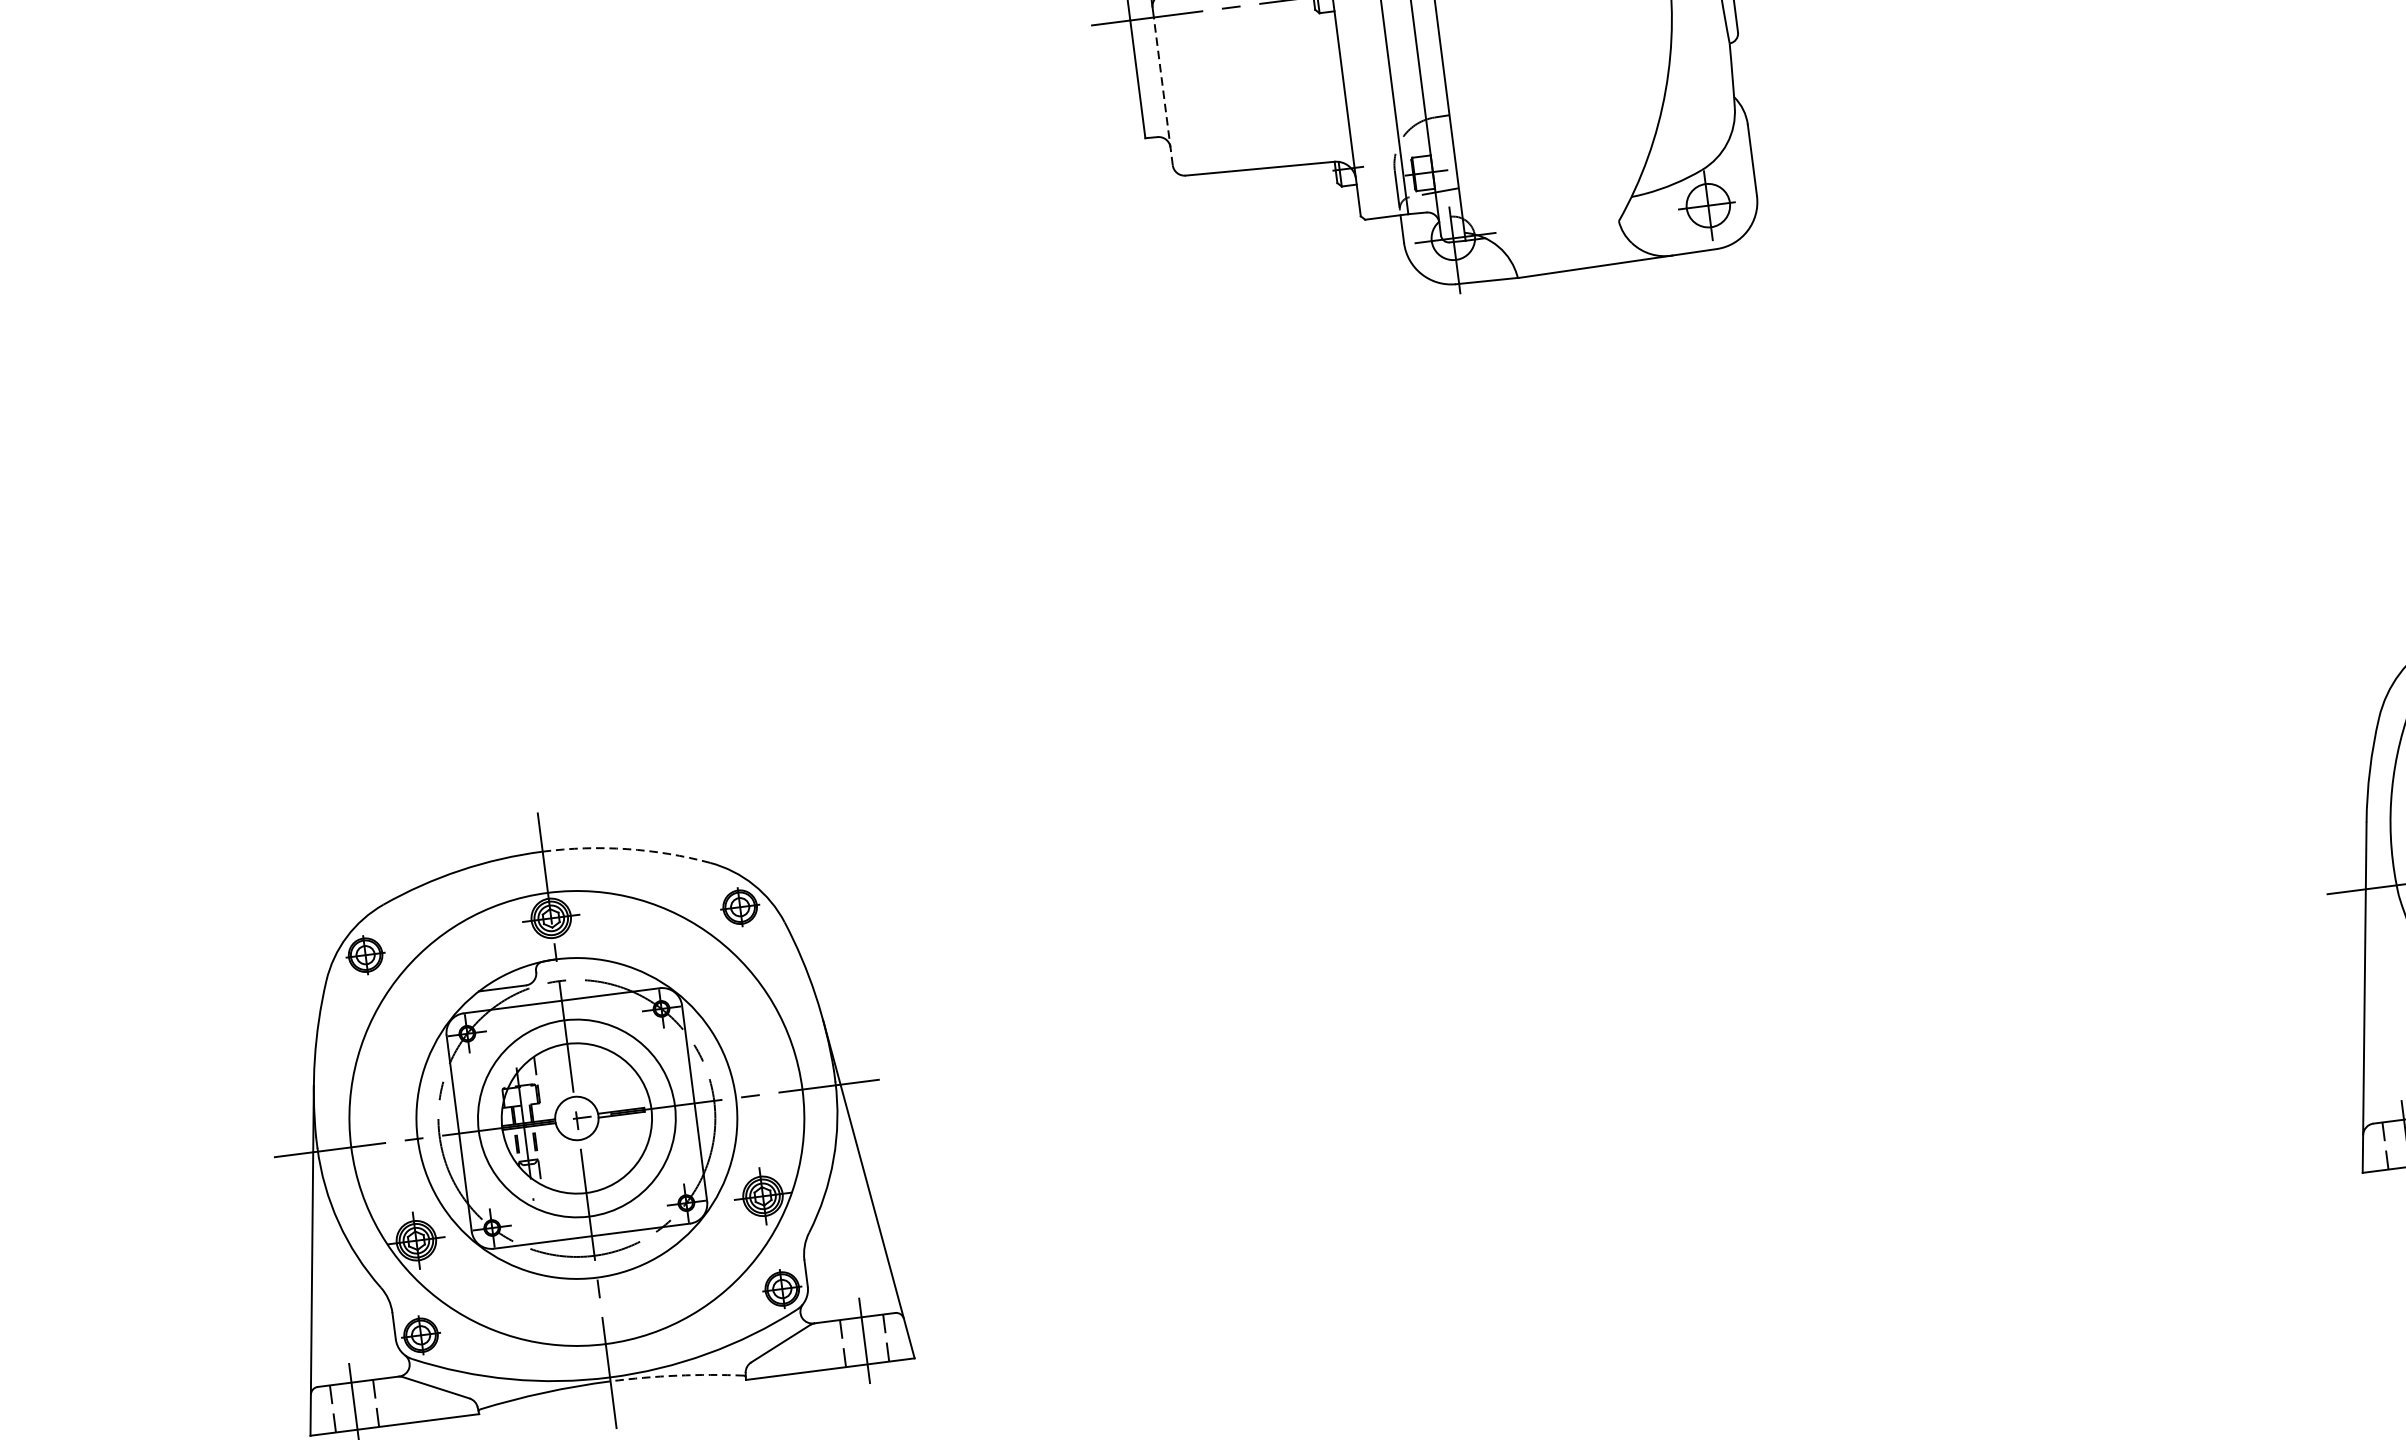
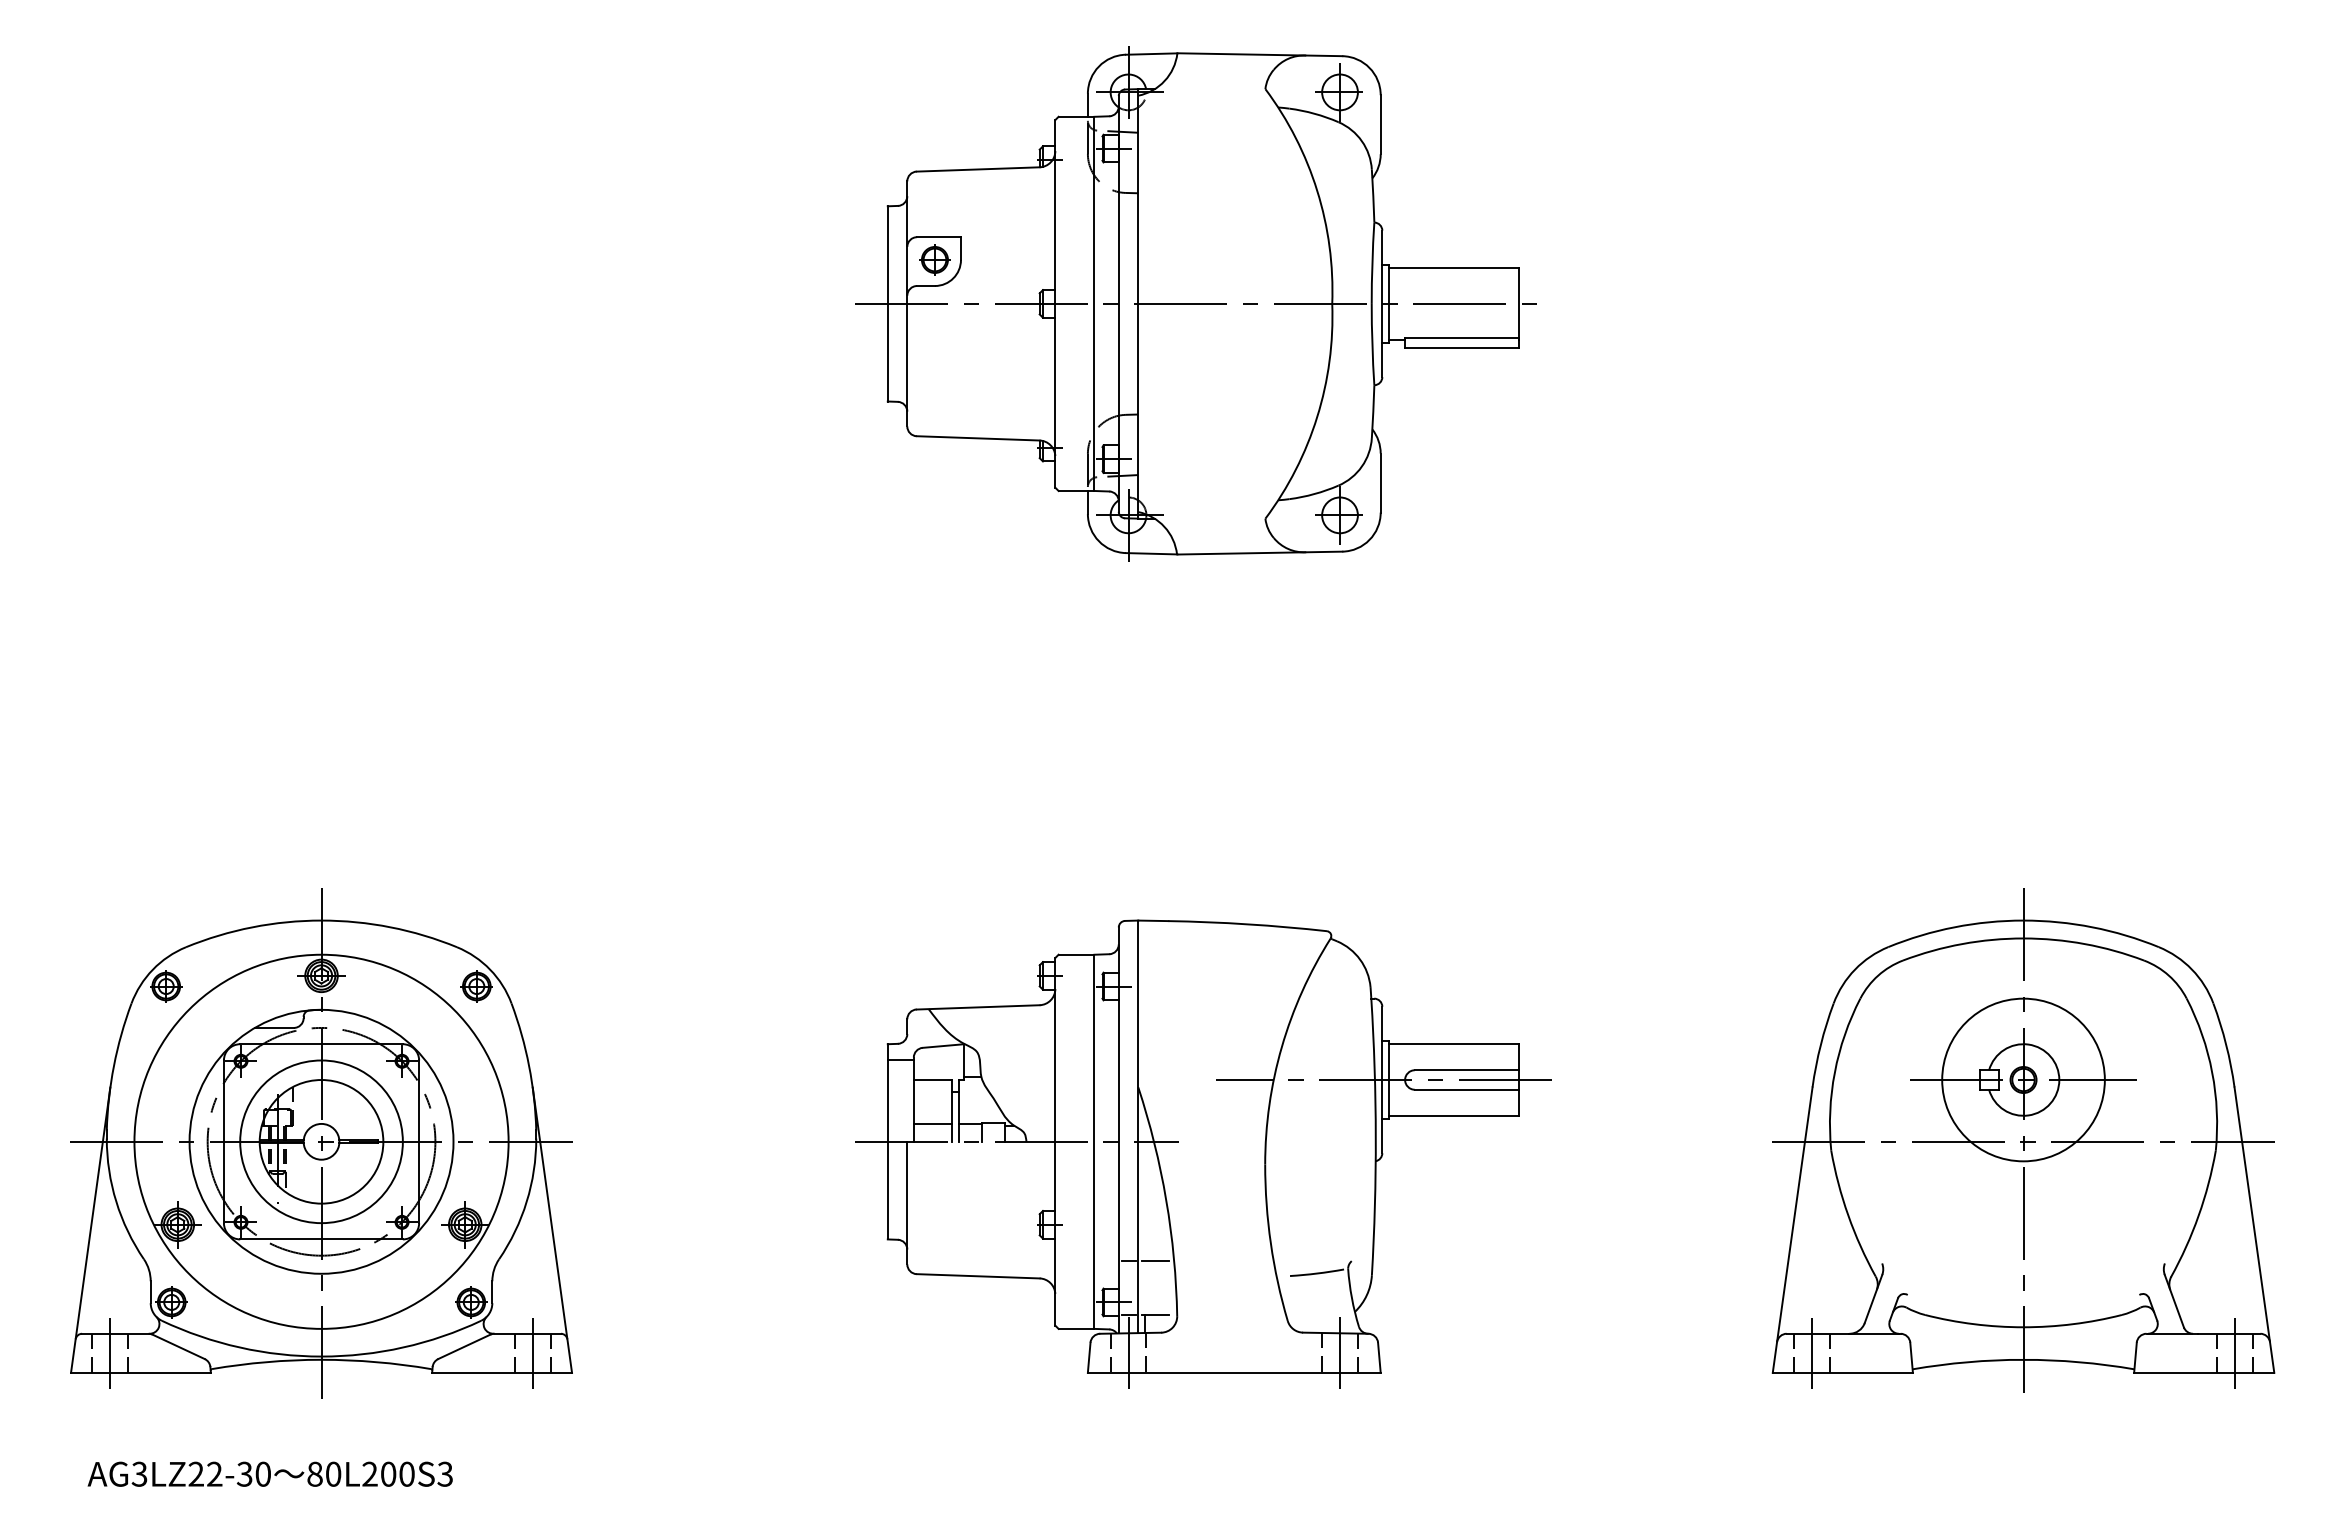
line: (1163, 90) -> (907, 364), dashed -> solid
arc: (626, 849) -> (390, 927), dashed -> solid
part: (1642, 996) -> (1203, 1153), added
arc: (677, 1376) -> (376, 1362), dashed -> solid

